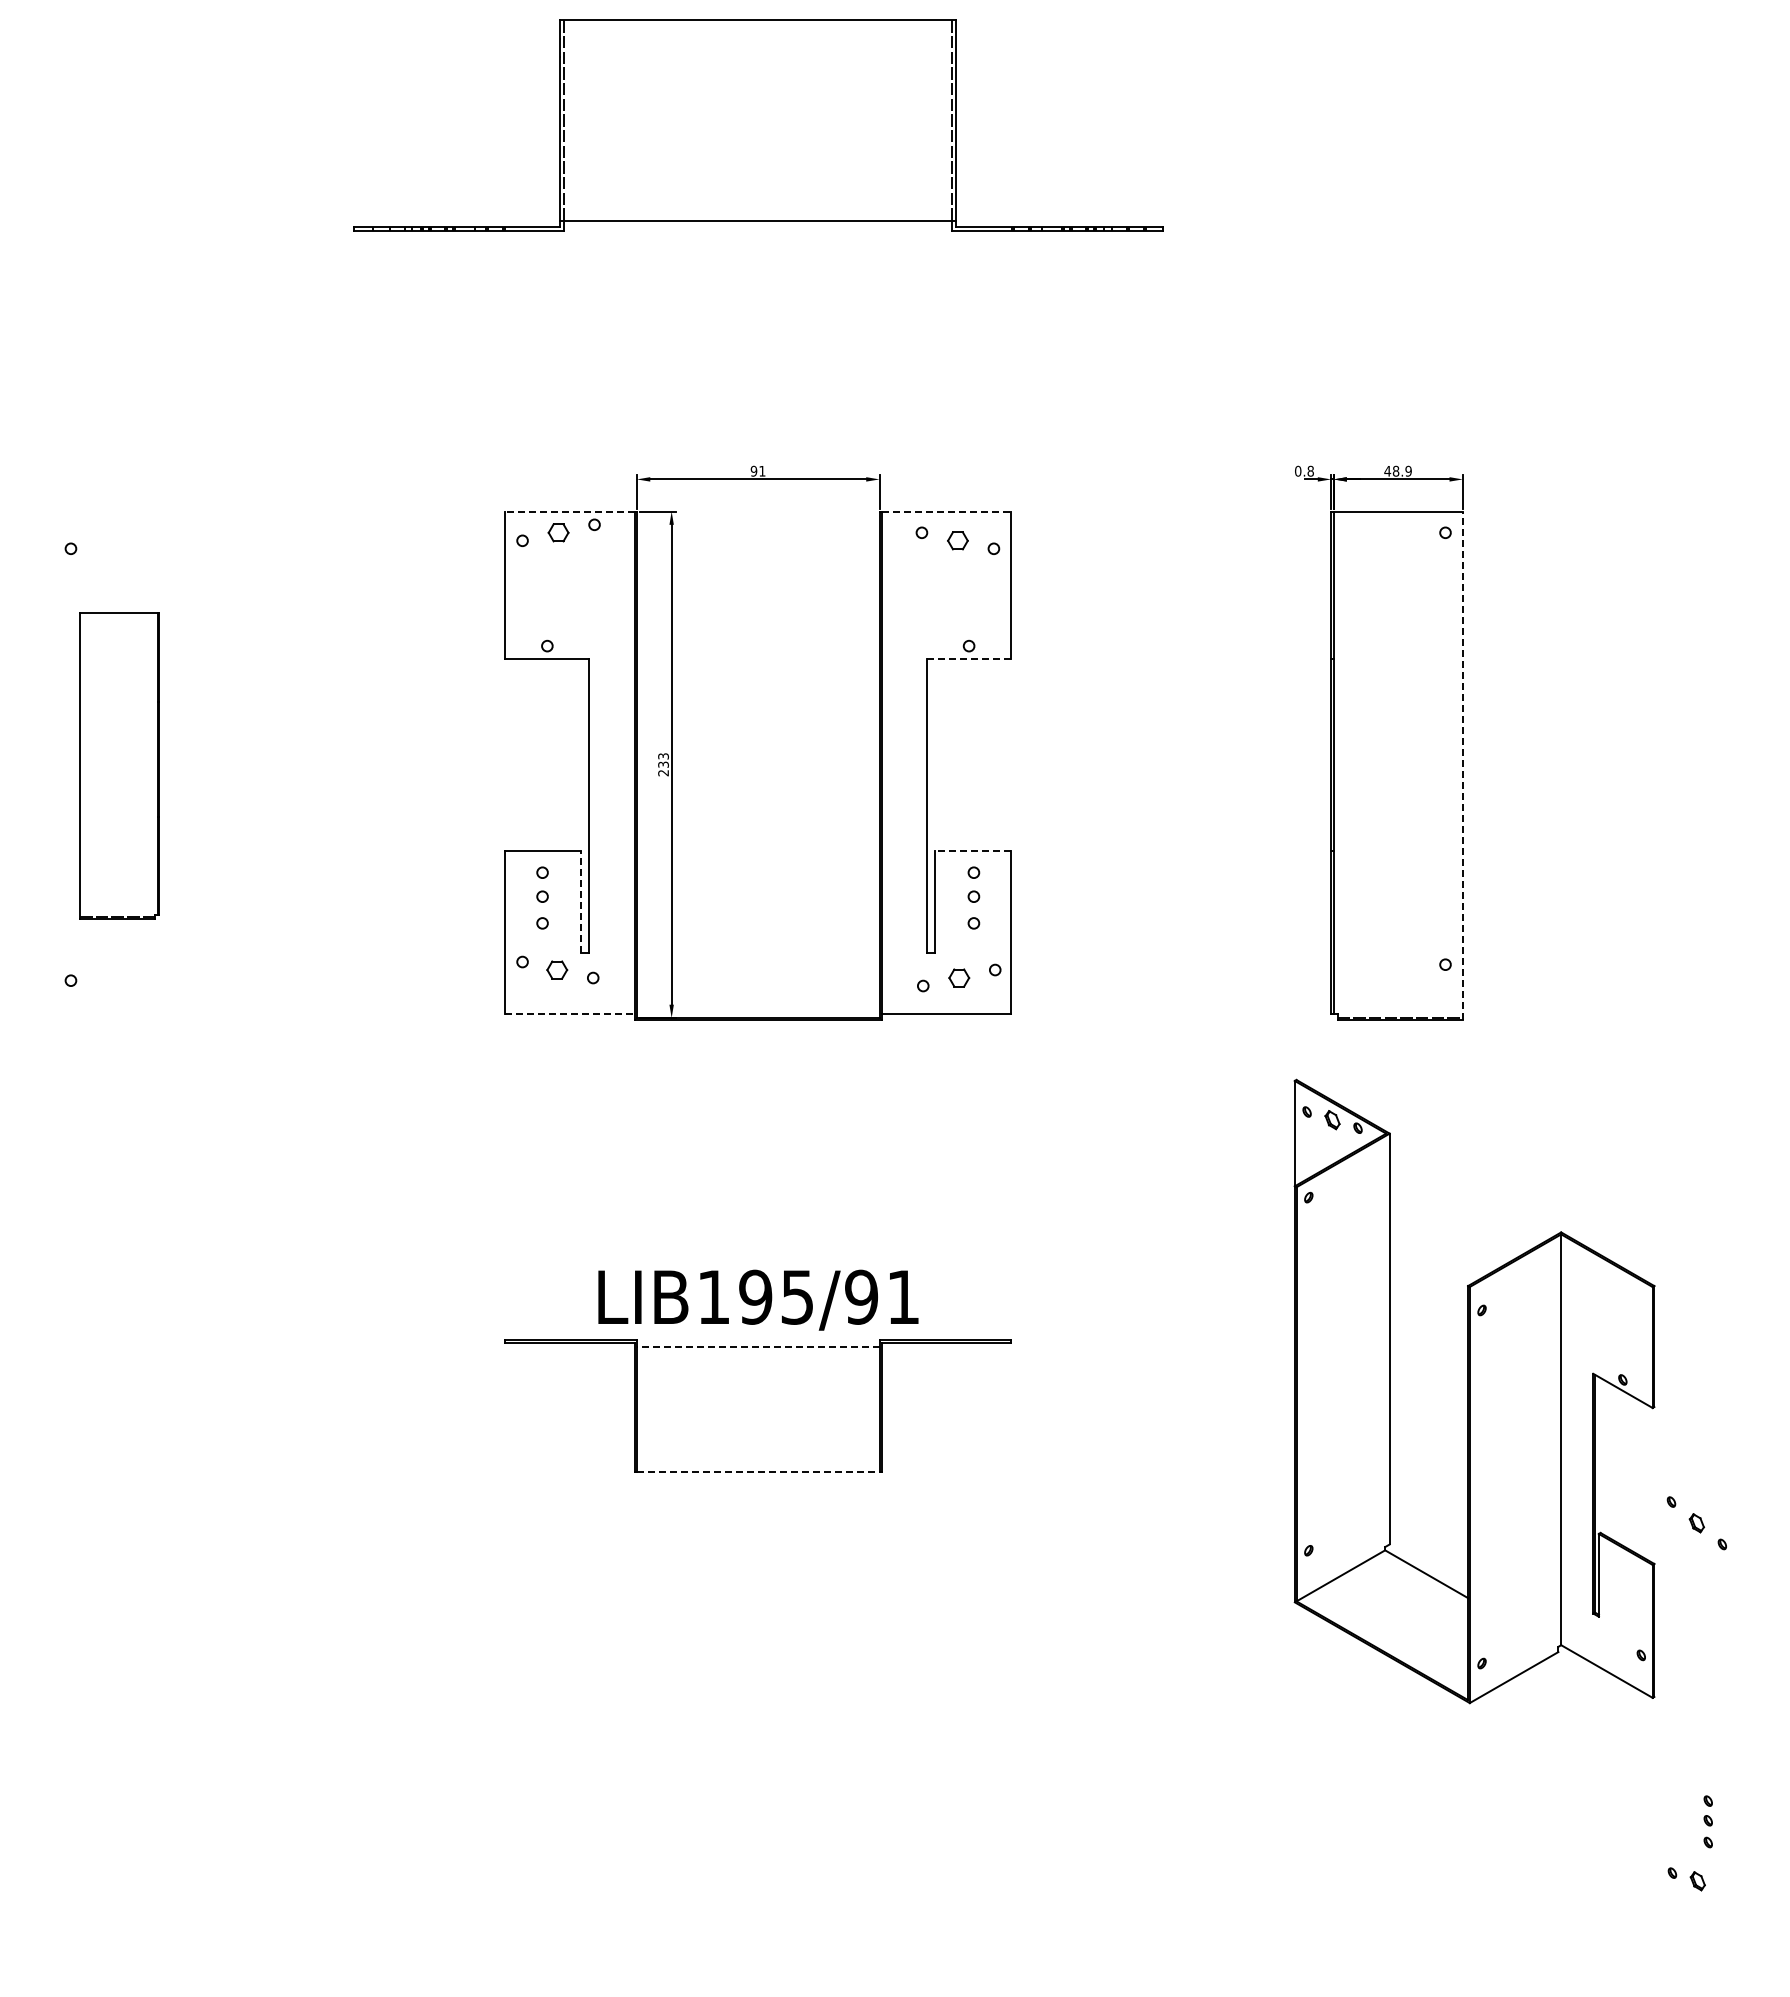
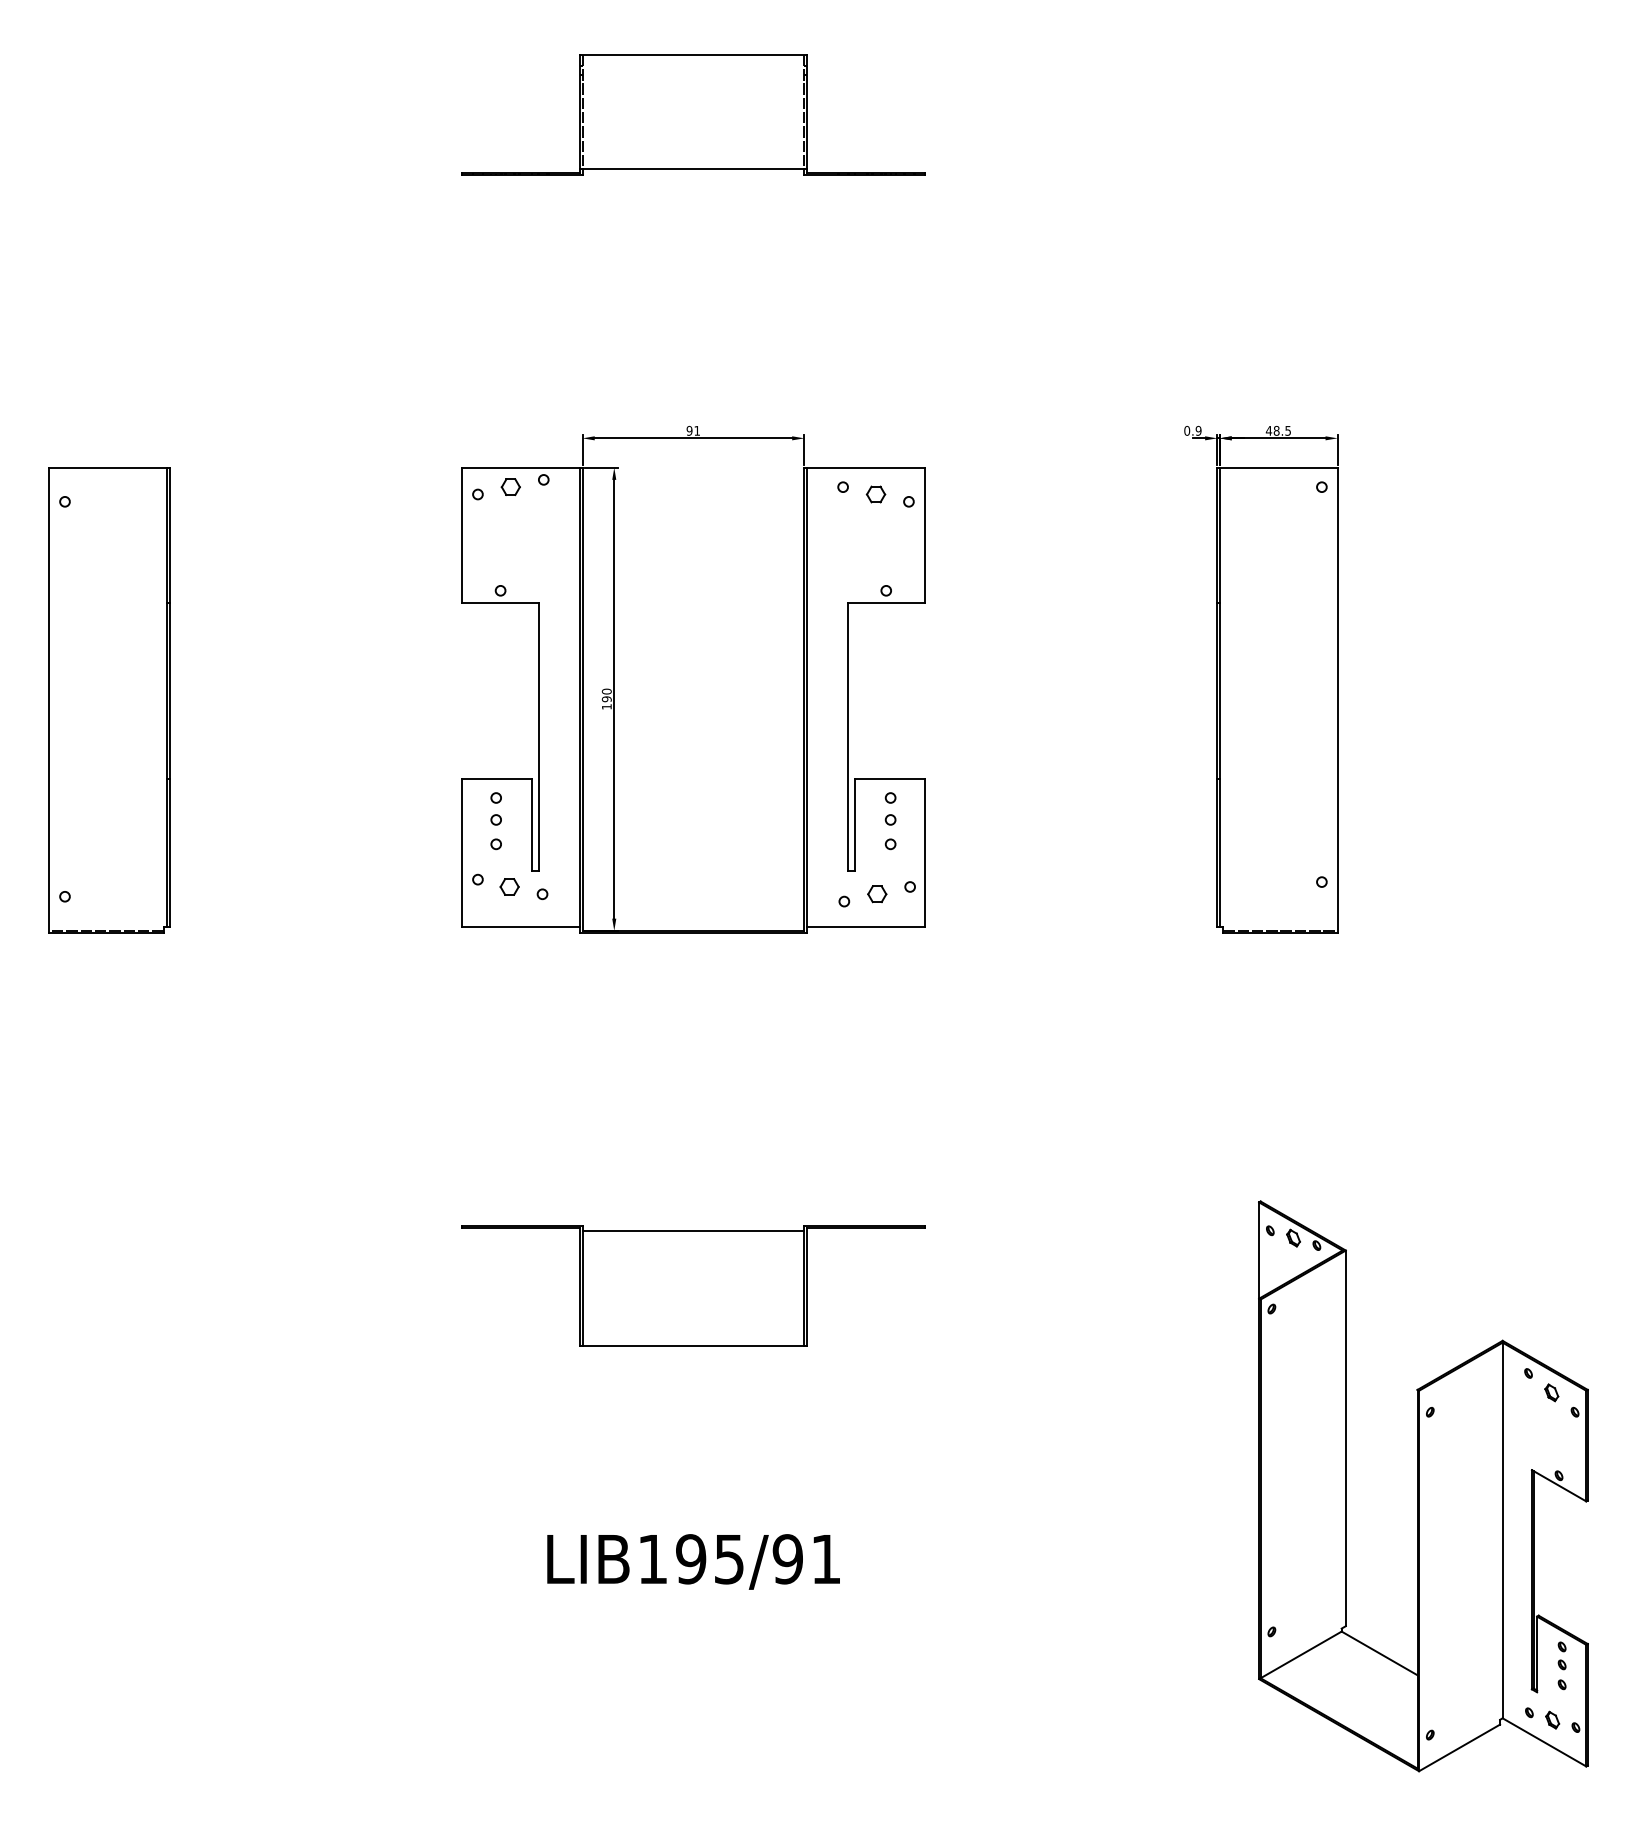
part: (757, 125) -> (692, 114), size x0.62
text: (1408, 470) -> (1288, 430), 48.9 -> 48.5
text: (1310, 471) -> (1198, 431), 0.8 -> 0.9
line: (569, 511) -> (520, 467), dashed -> solid
line: (946, 511) -> (865, 467), dashed -> solid
line: (969, 659) -> (886, 603), dashed -> solid
text: (663, 764) -> (606, 699), 233 -> 190
part: (119, 765) -> (109, 699), size x1.67
line: (1462, 765) -> (1337, 699), dashed -> solid
line: (973, 851) -> (890, 778), dashed -> solid
line: (581, 902) -> (531, 825), dashed -> solid
line: (569, 1014) -> (520, 927), dashed -> solid
text: (758, 1299) -> (693, 1561), moved
line: (757, 1346) -> (692, 1231), dashed -> solid
part: (1474, 1391) -> (1423, 1486), moved
line: (758, 1472) -> (693, 1346), dashed -> solid

